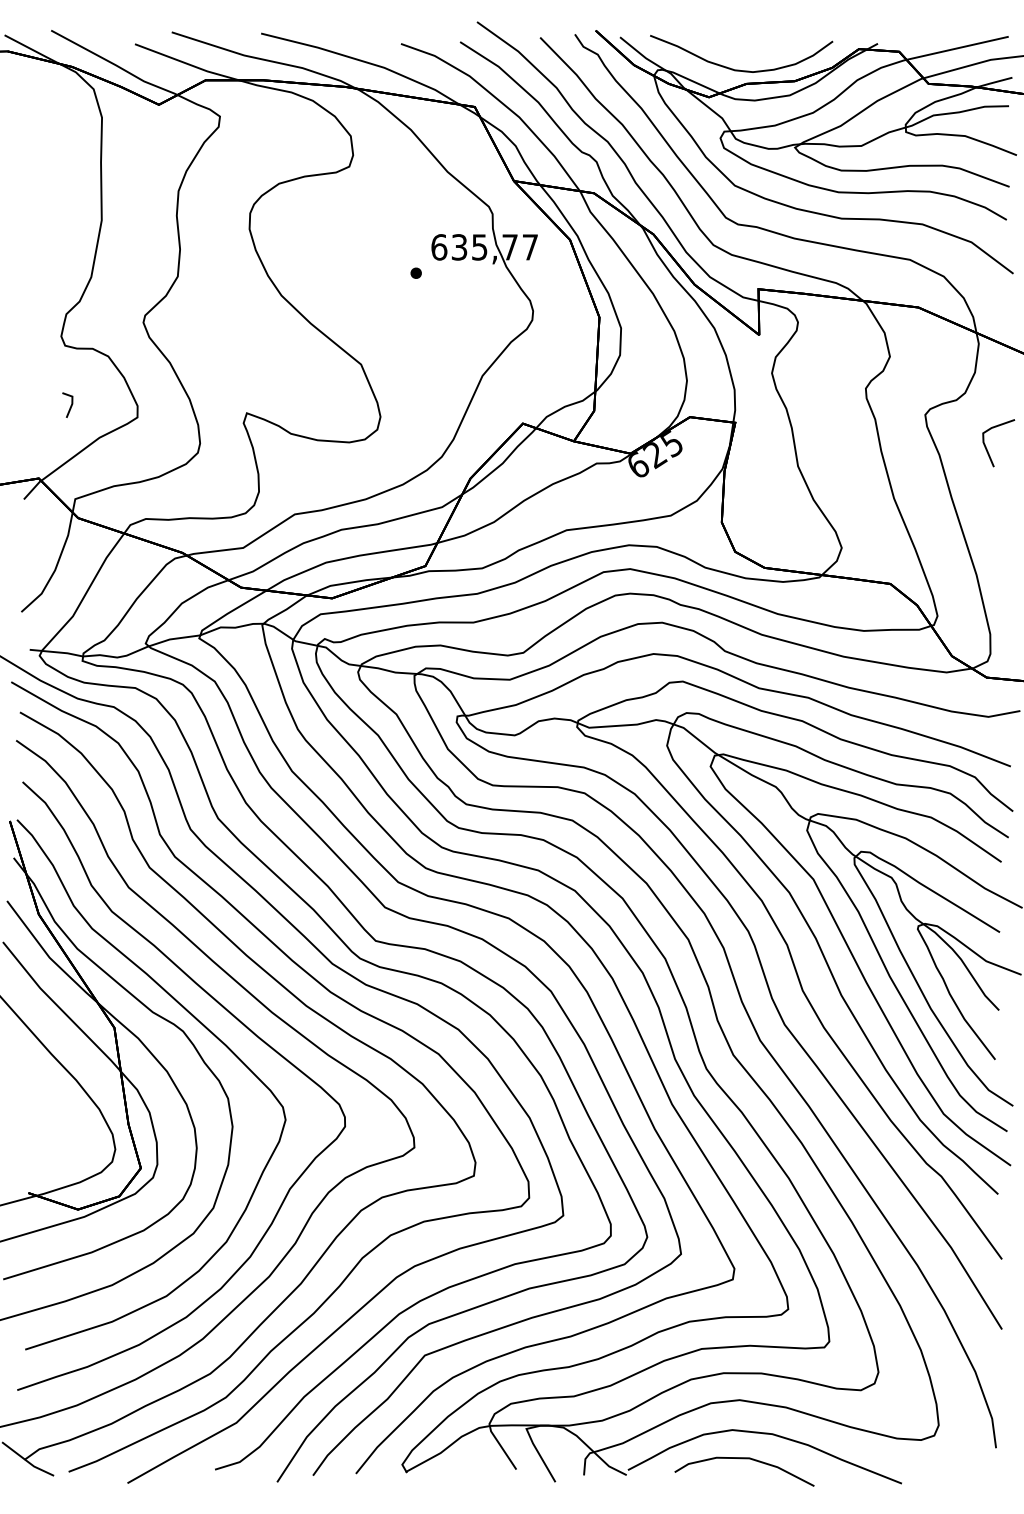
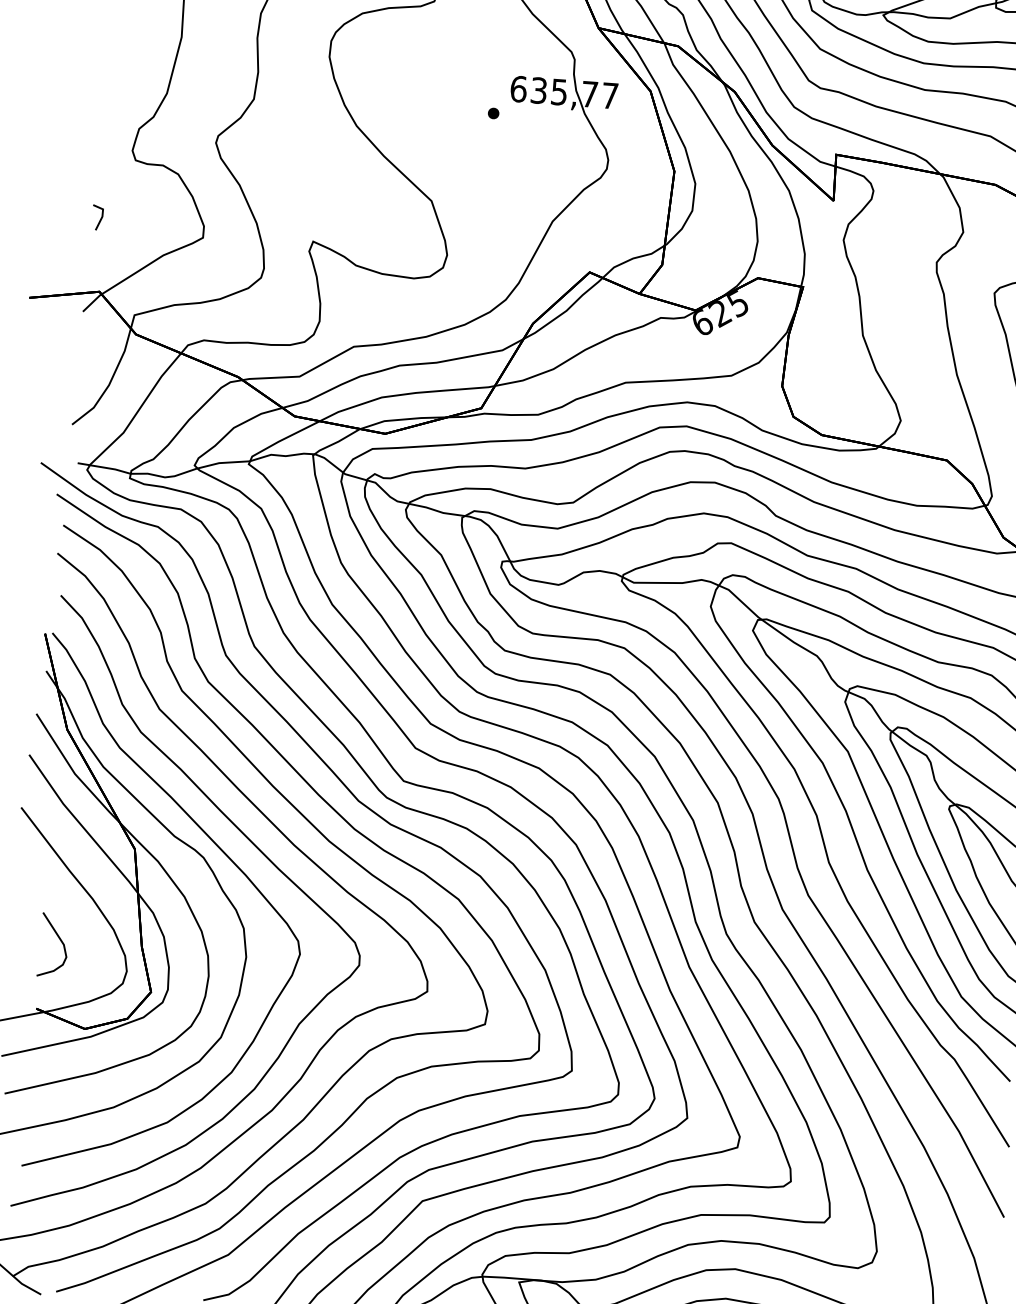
line: (70, 405) -> (100, 218), moved
curve: (46, 1123) -> (59, 940), added

